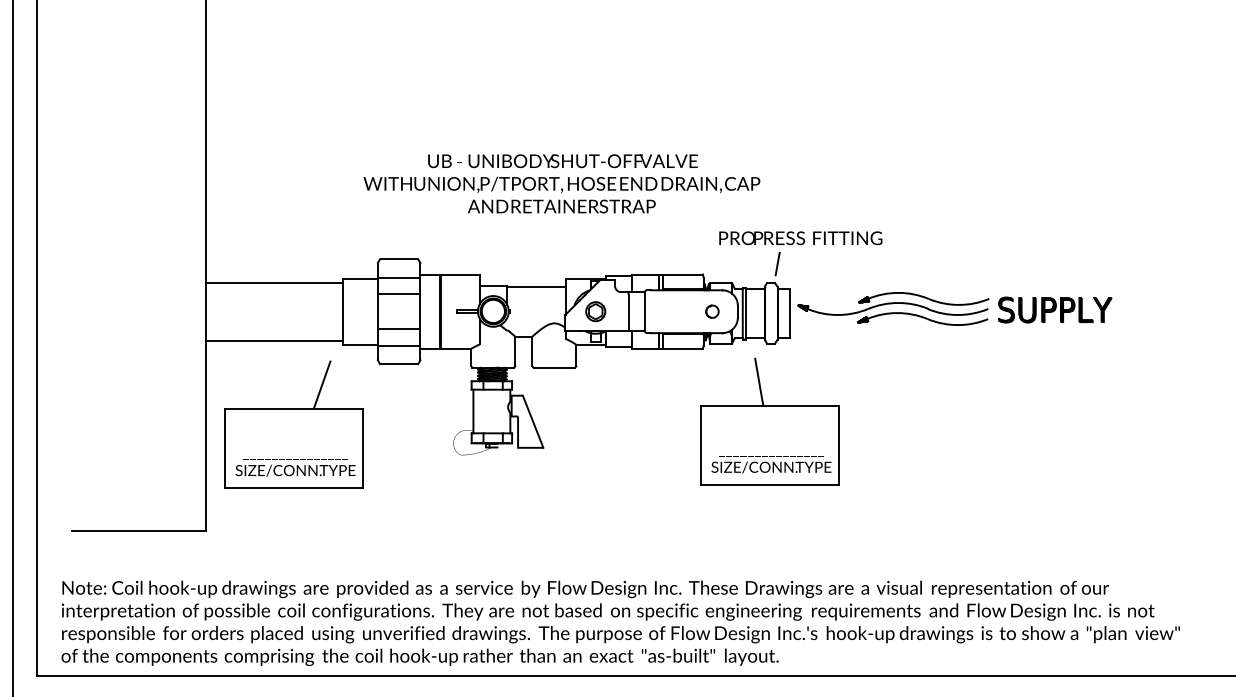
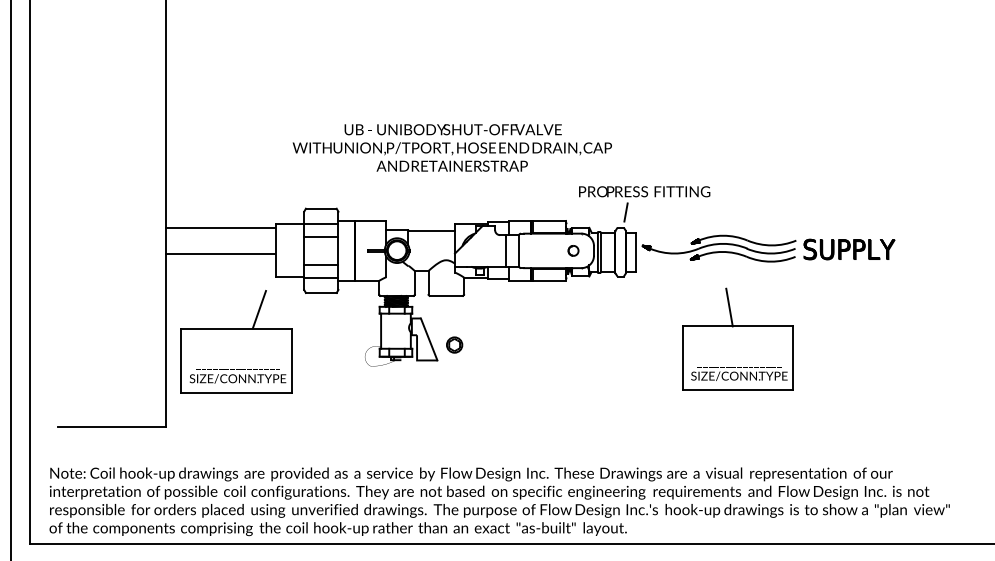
part: (595, 311) -> (454, 344), moved
line: (273, 341) -> (220, 253), moved
part: (769, 421) -> (737, 339), moved

